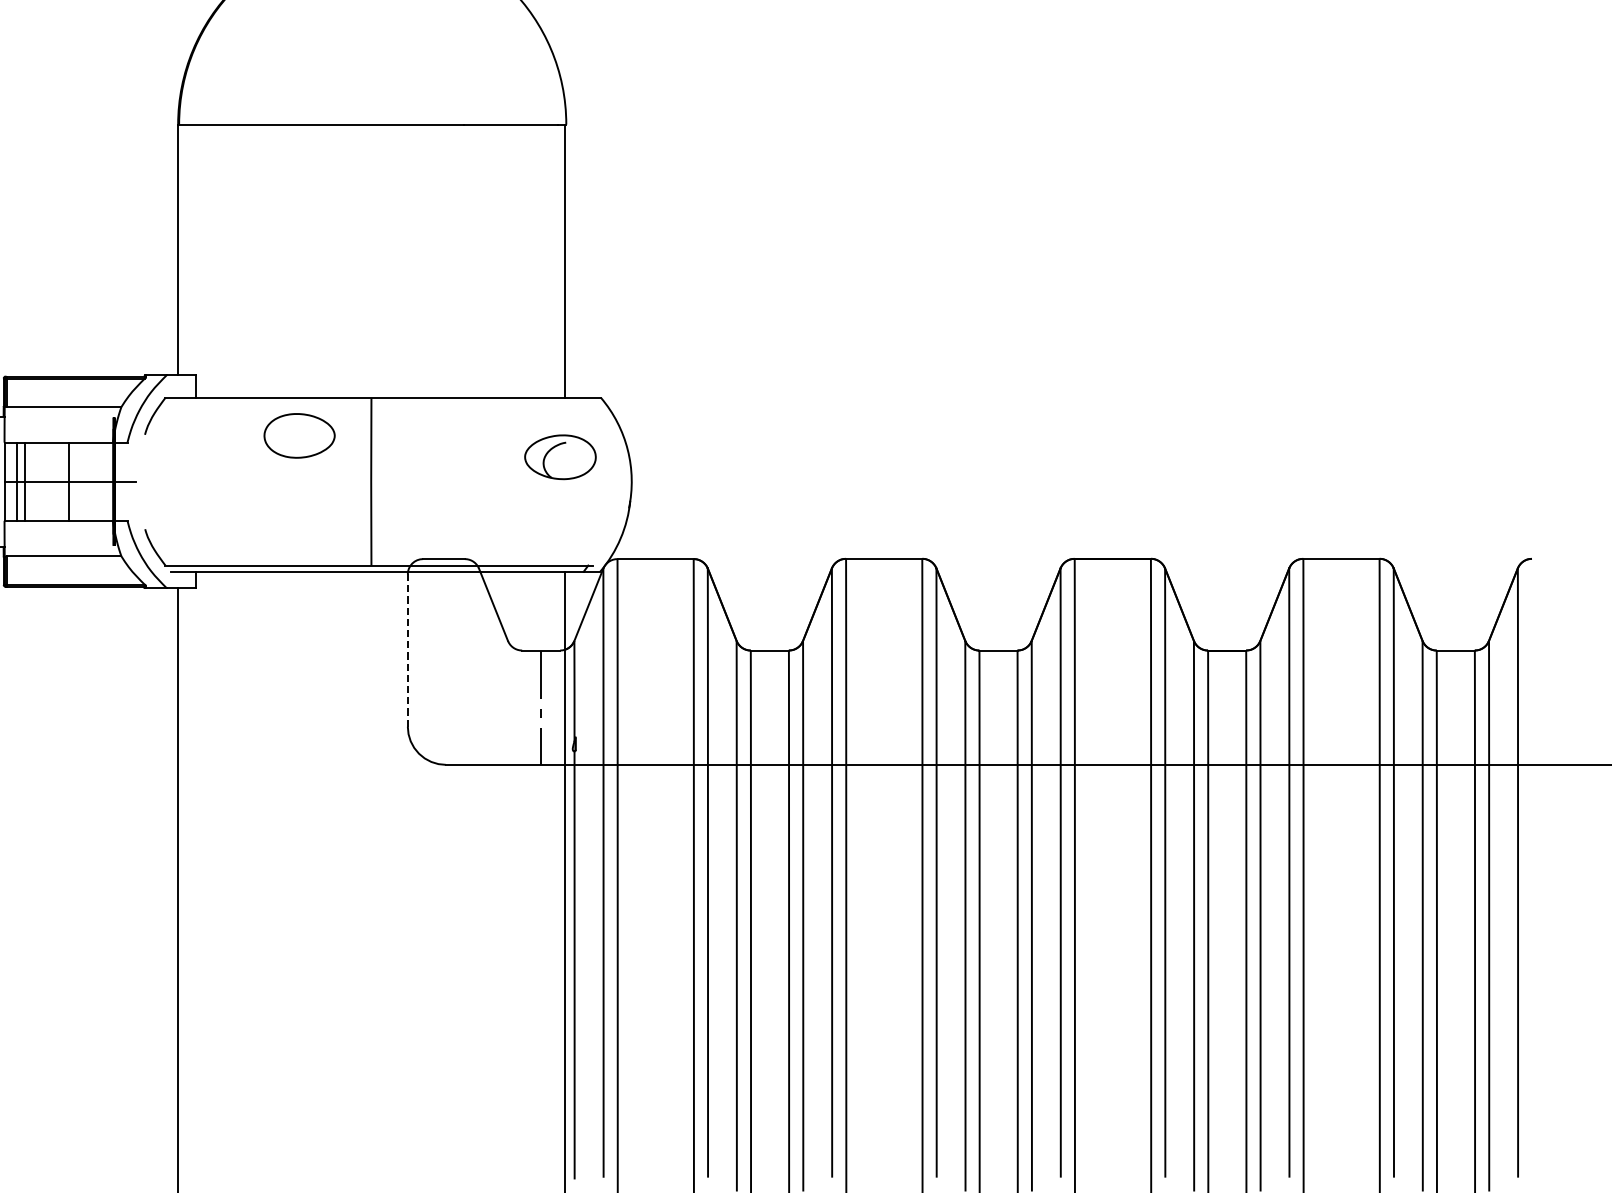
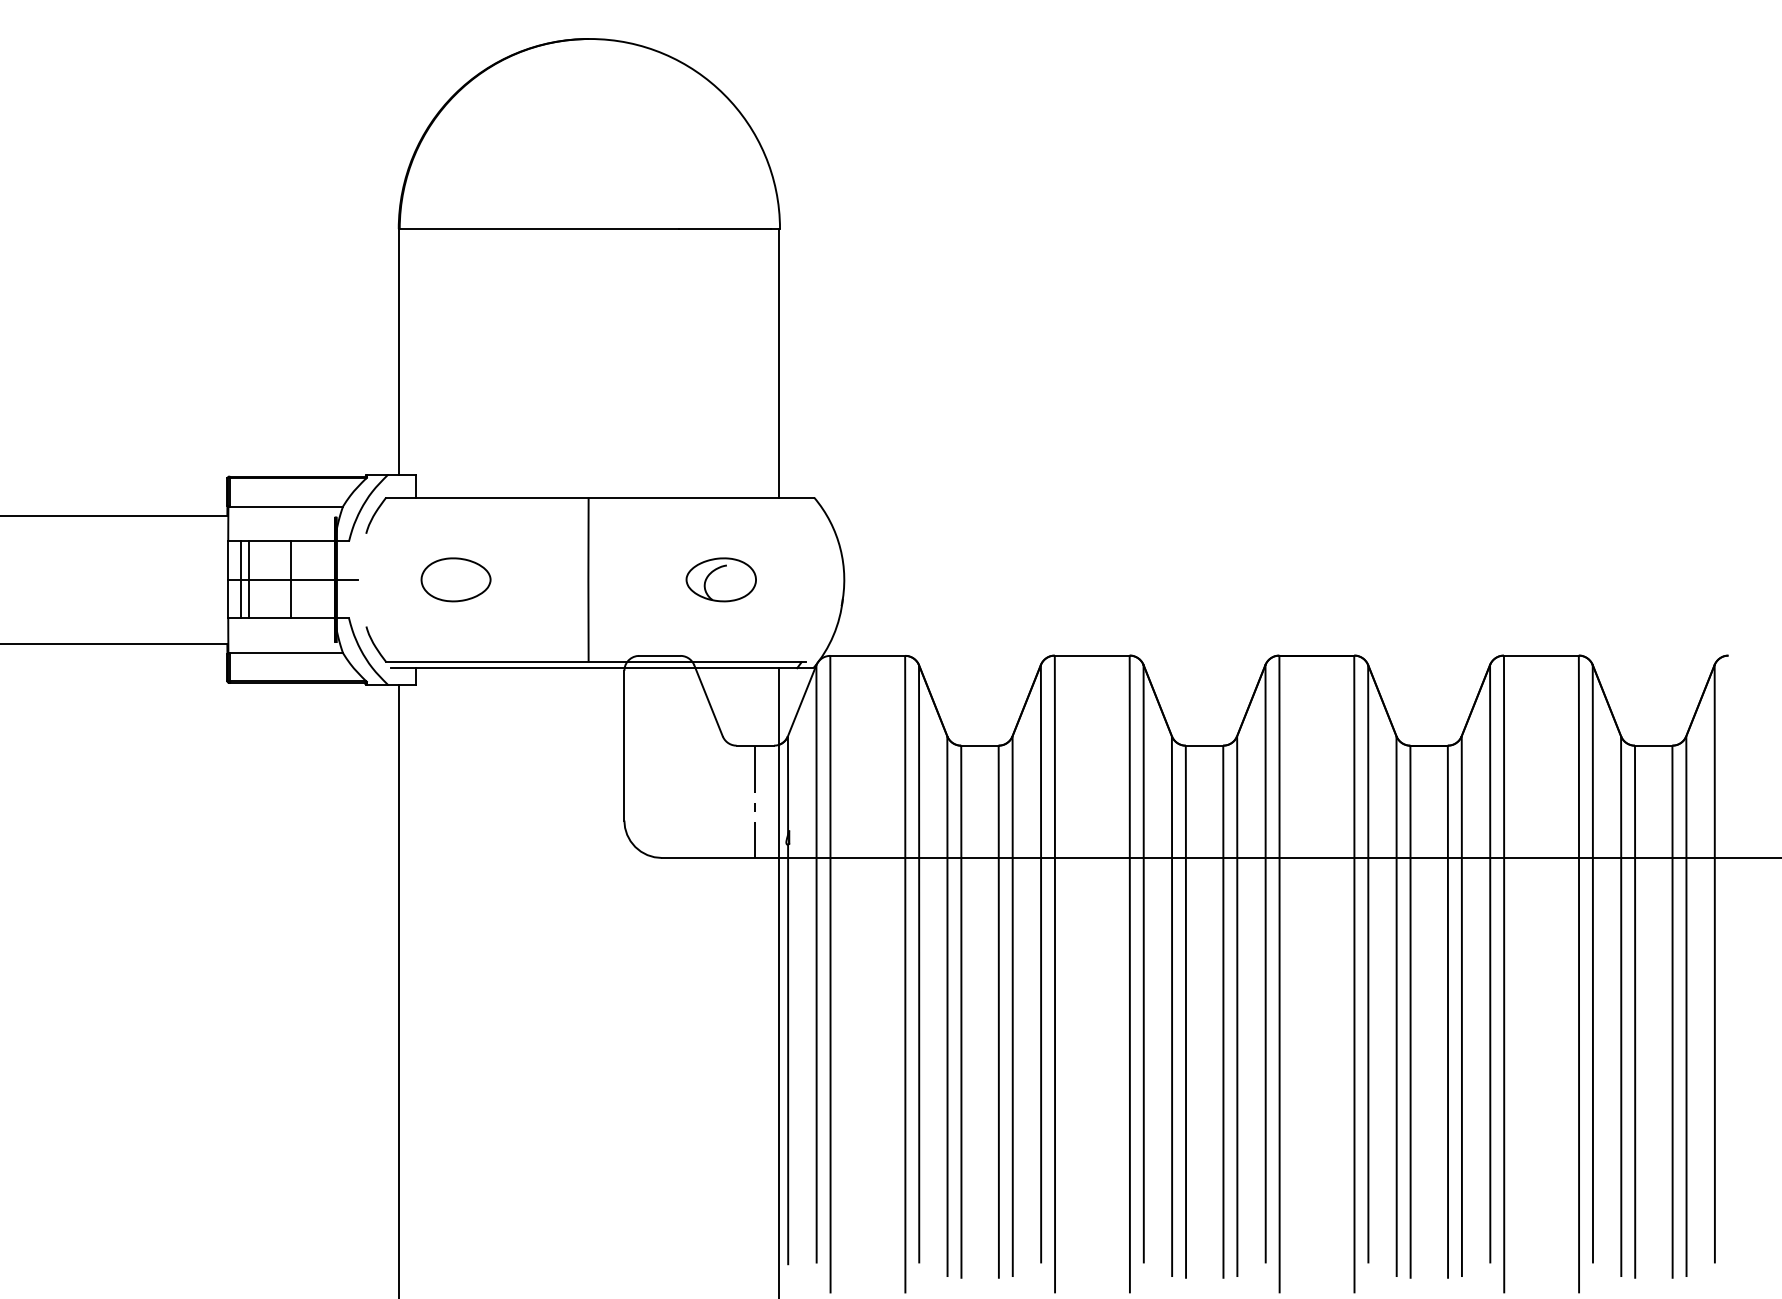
part: (299, 435) -> (455, 579), moved
part: (559, 456) -> (720, 579), moved
line: (407, 650) -> (624, 745), dashed -> solid

